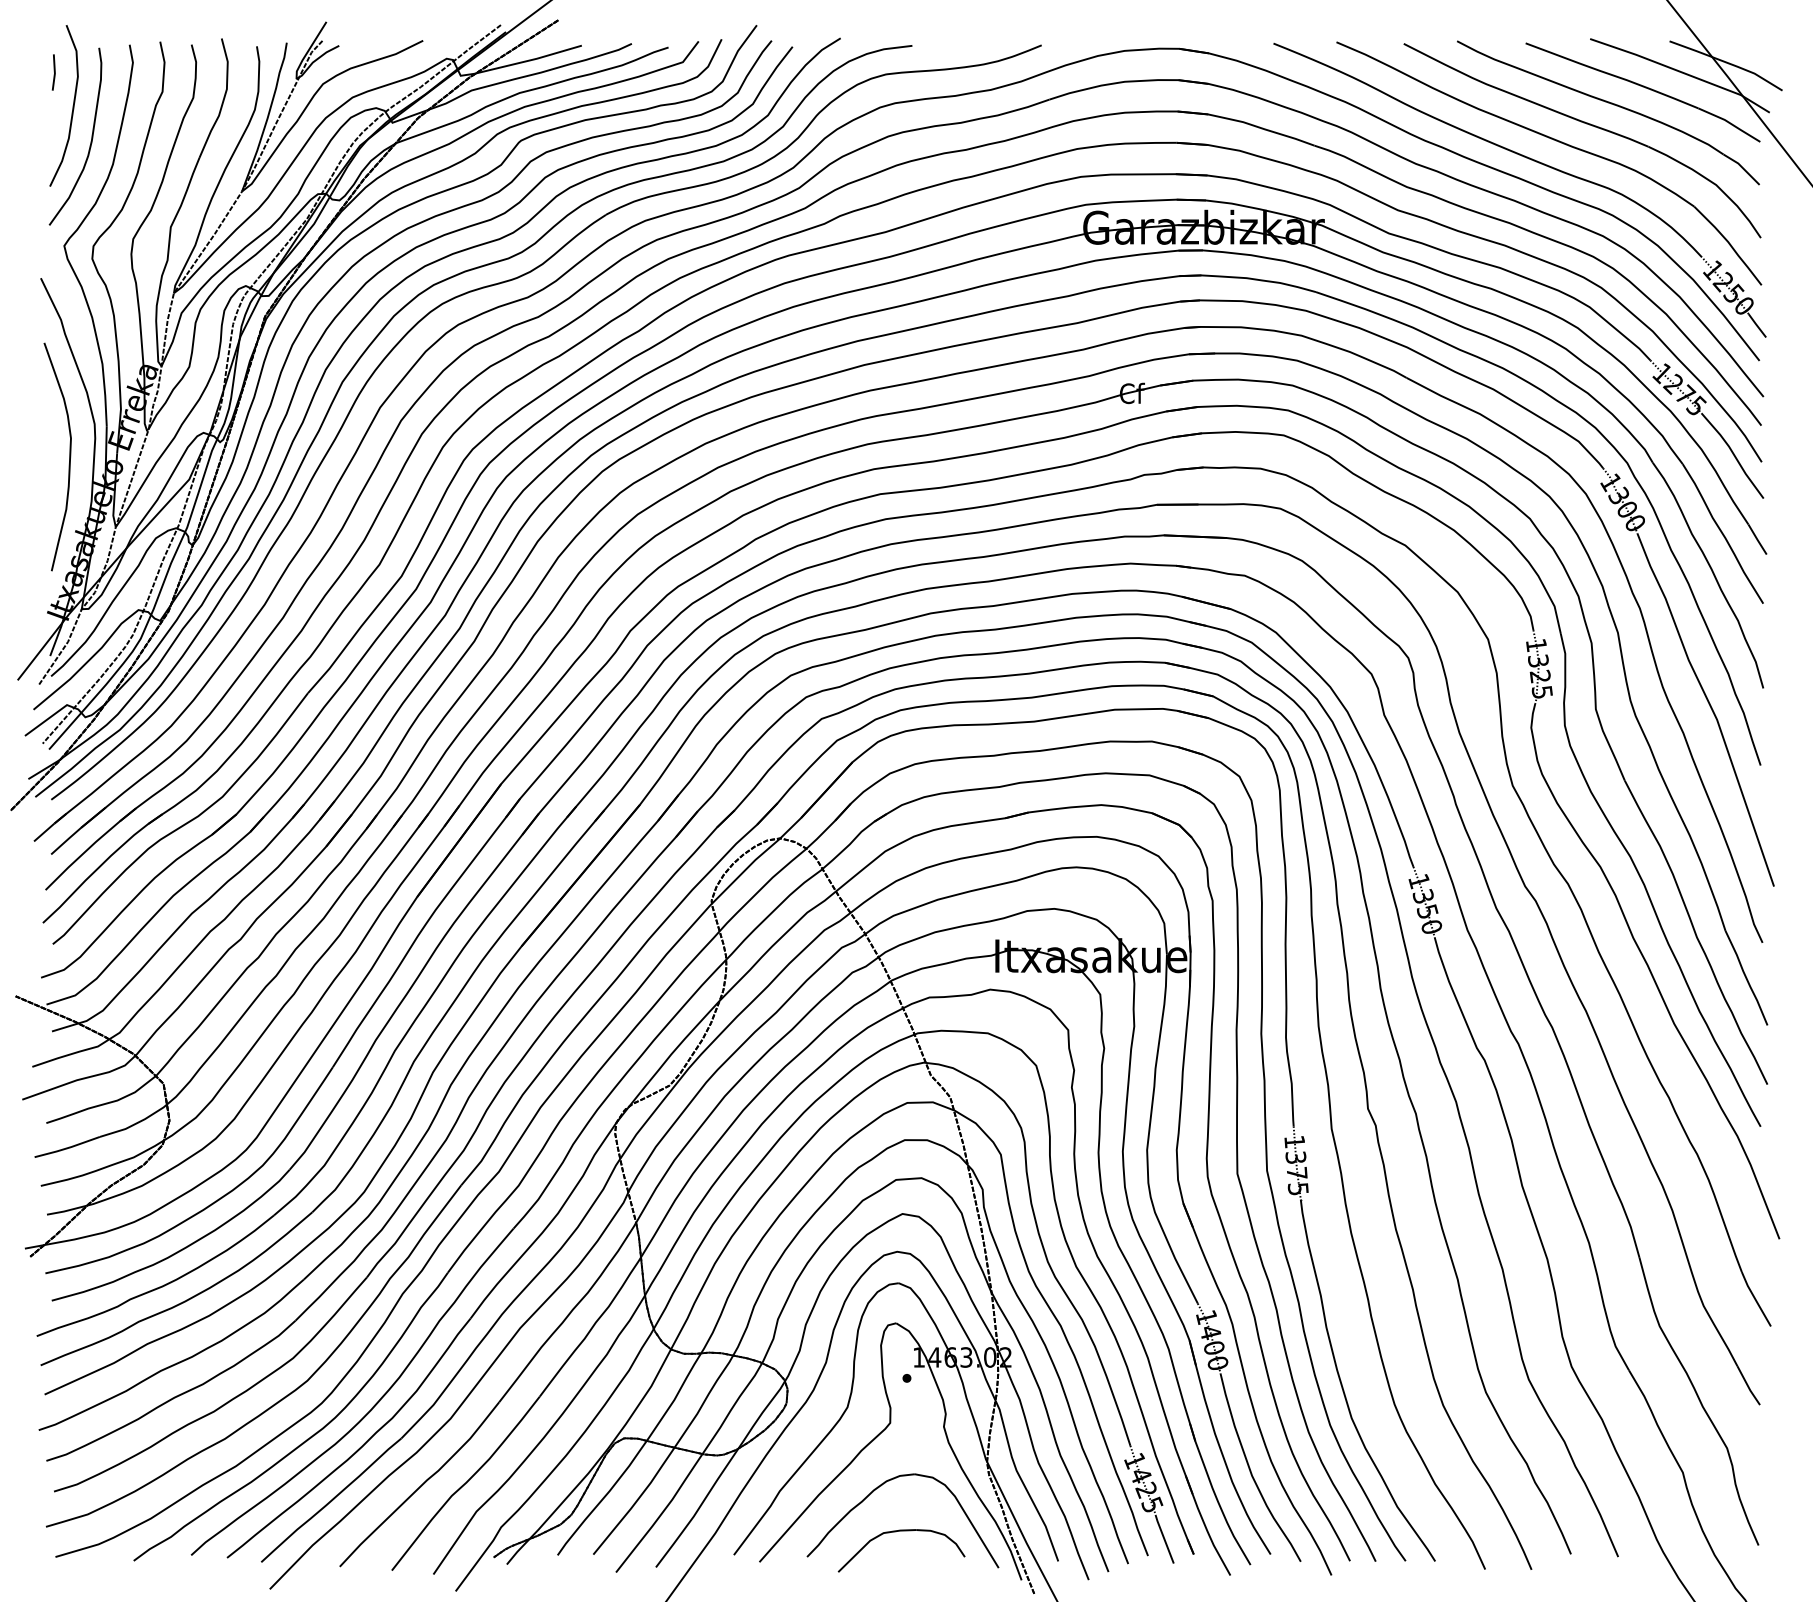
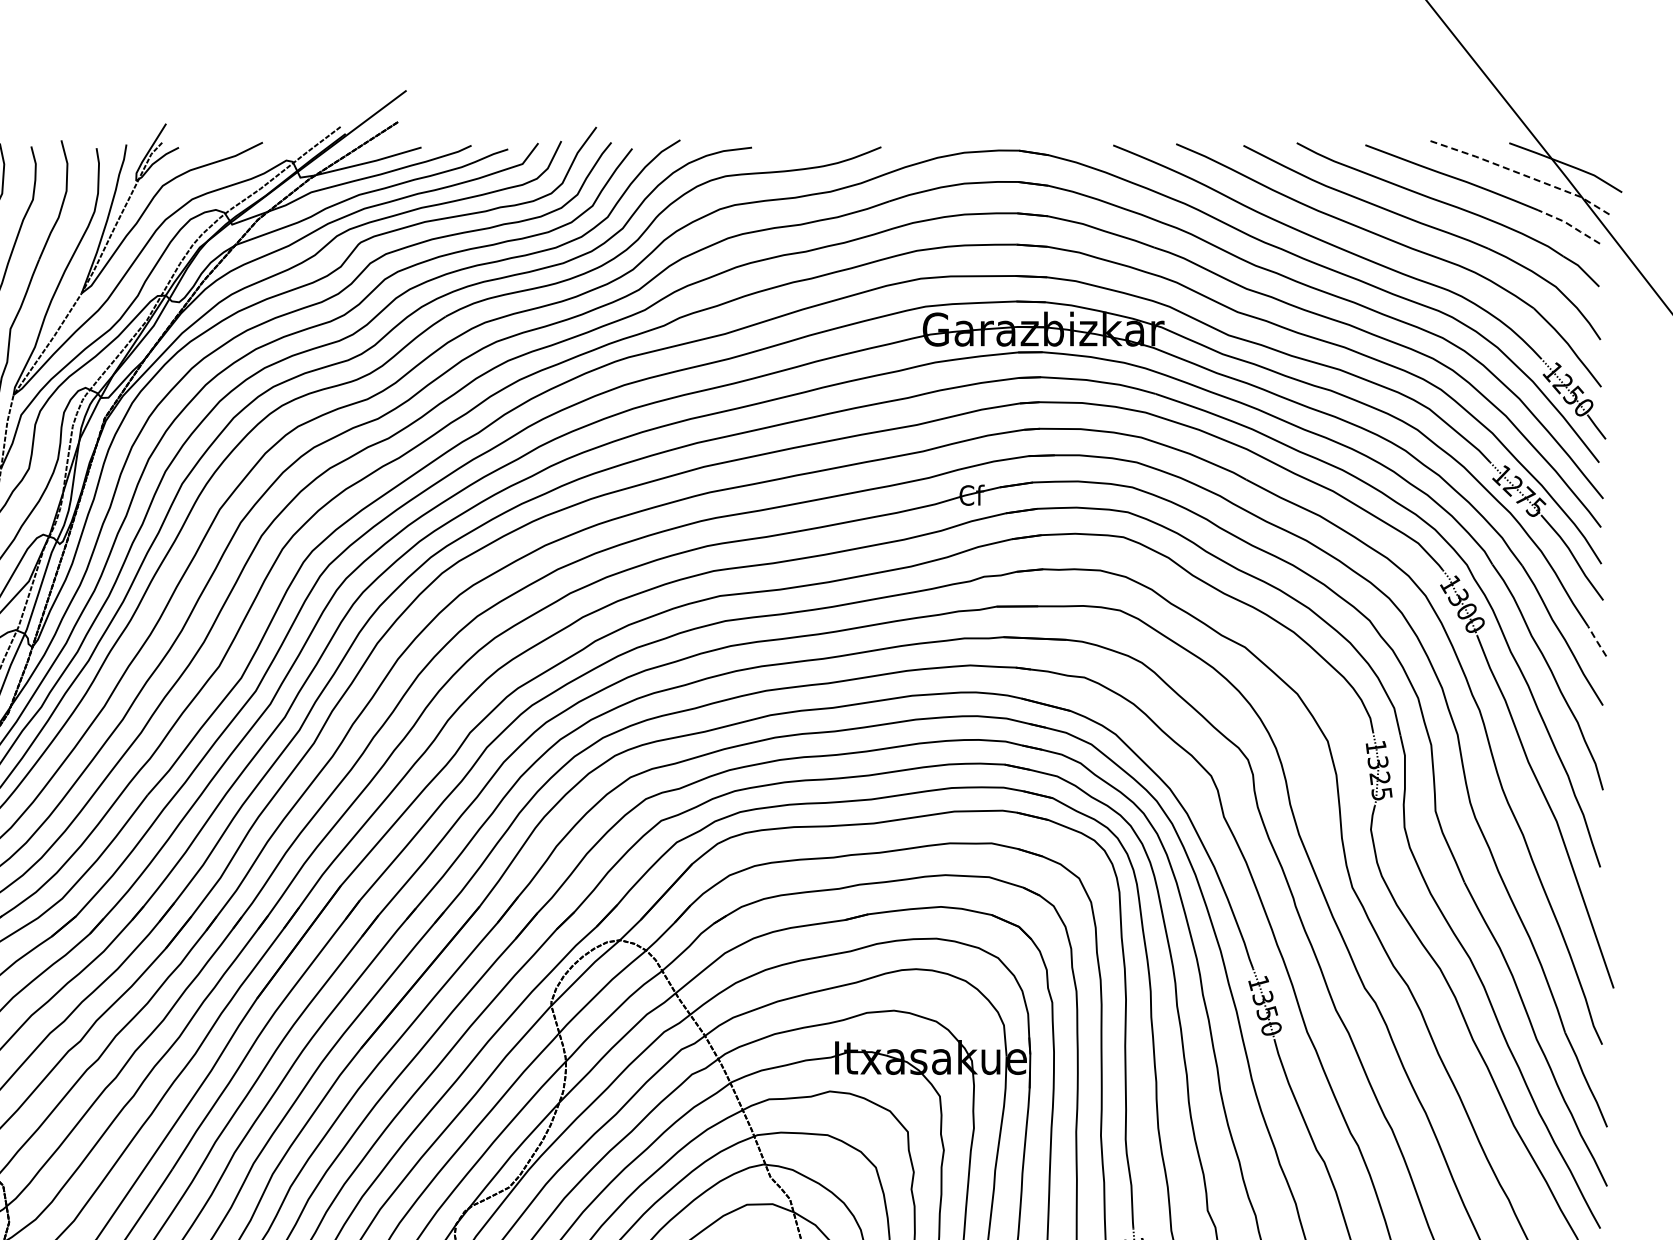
line: (1681, 72) -> (1521, 174), solid -> dashed
line: (1730, 123) -> (1570, 225), solid -> dashed
line: (1757, 540) -> (1597, 642), solid -> dashed

